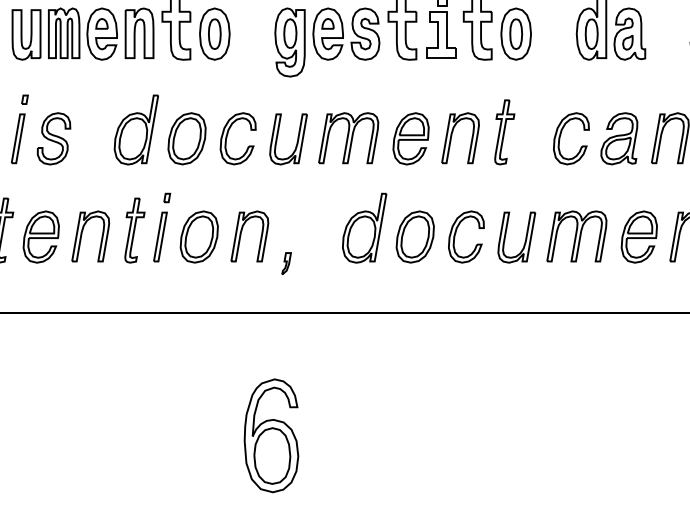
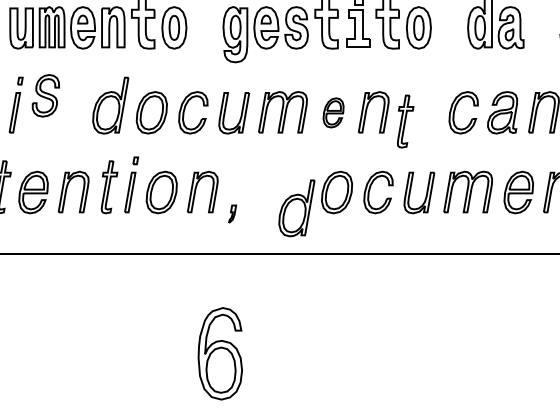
part: (504, 132) -> (405, 121), moved
part: (53, 138) -> (45, 95), moved
part: (410, 138) -> (333, 112), size x0.7
part: (364, 228) -> (296, 208), moved

